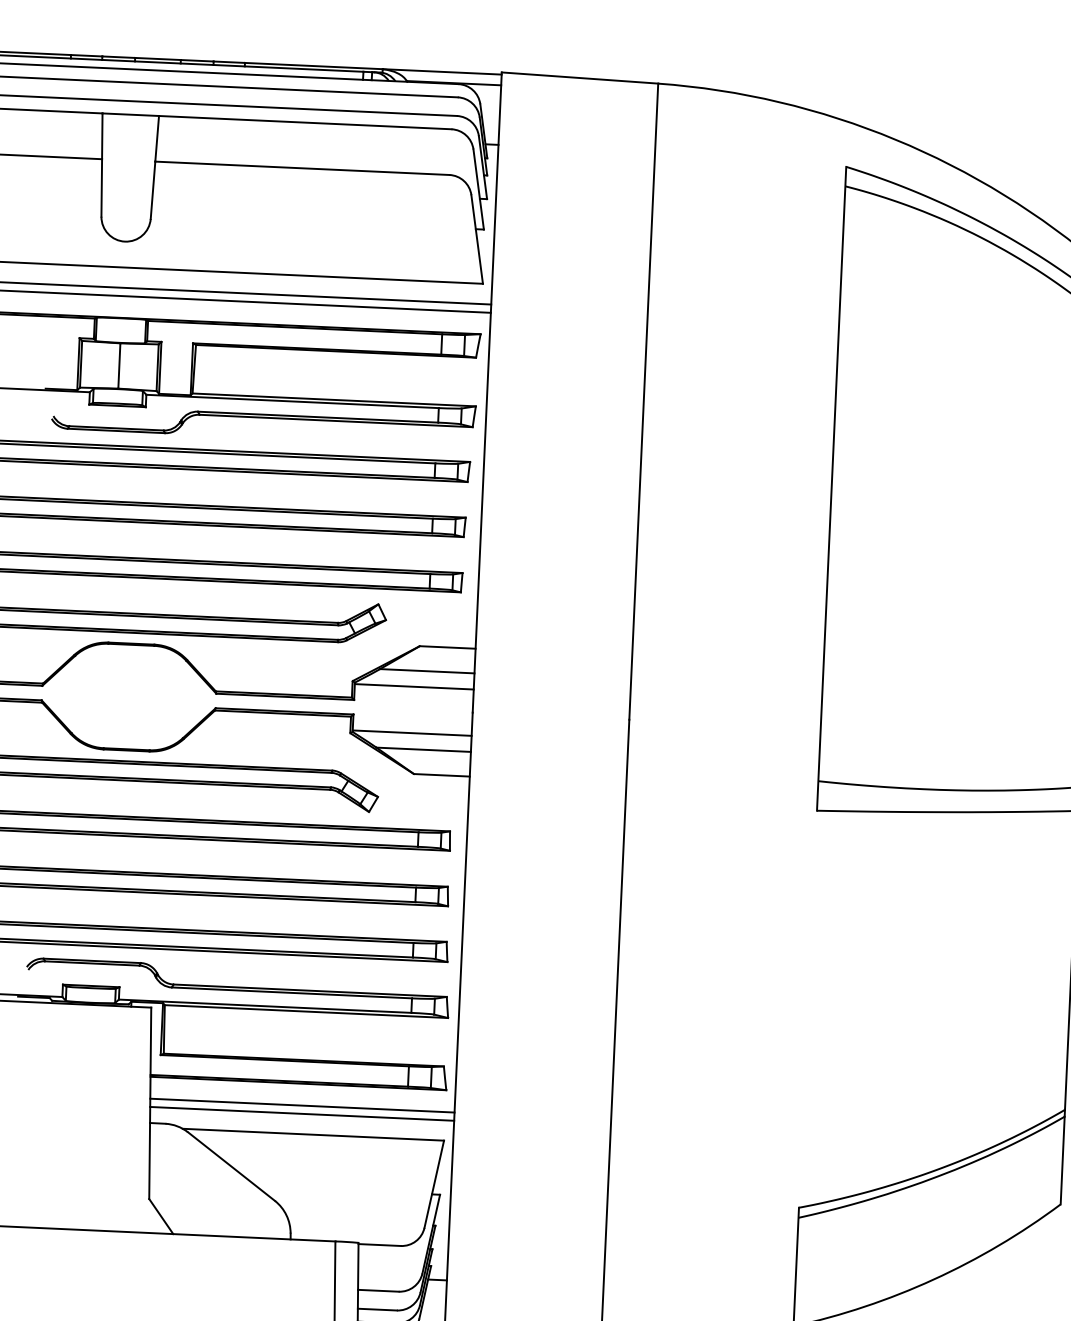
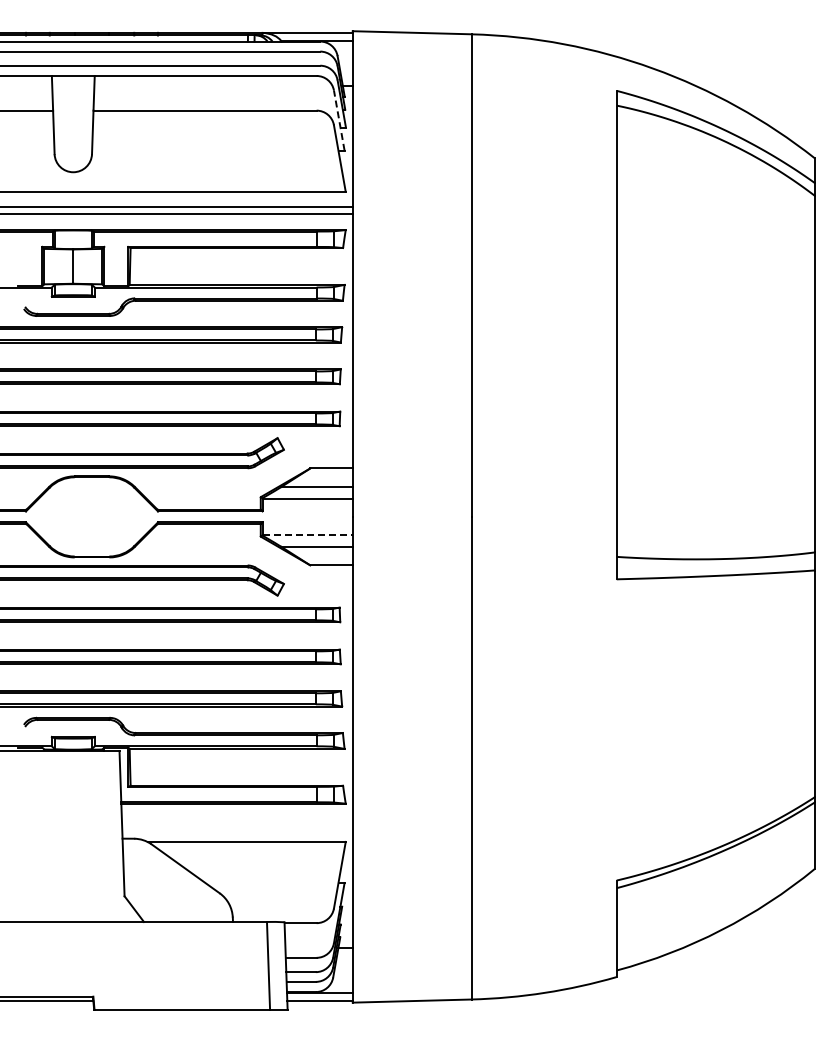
line: (478, 189) -> (339, 120), solid -> dashed
line: (413, 733) -> (308, 534), solid -> dashed
line: (301, 1105) -> (236, 820), removed
line: (302, 1113) -> (237, 826), removed

